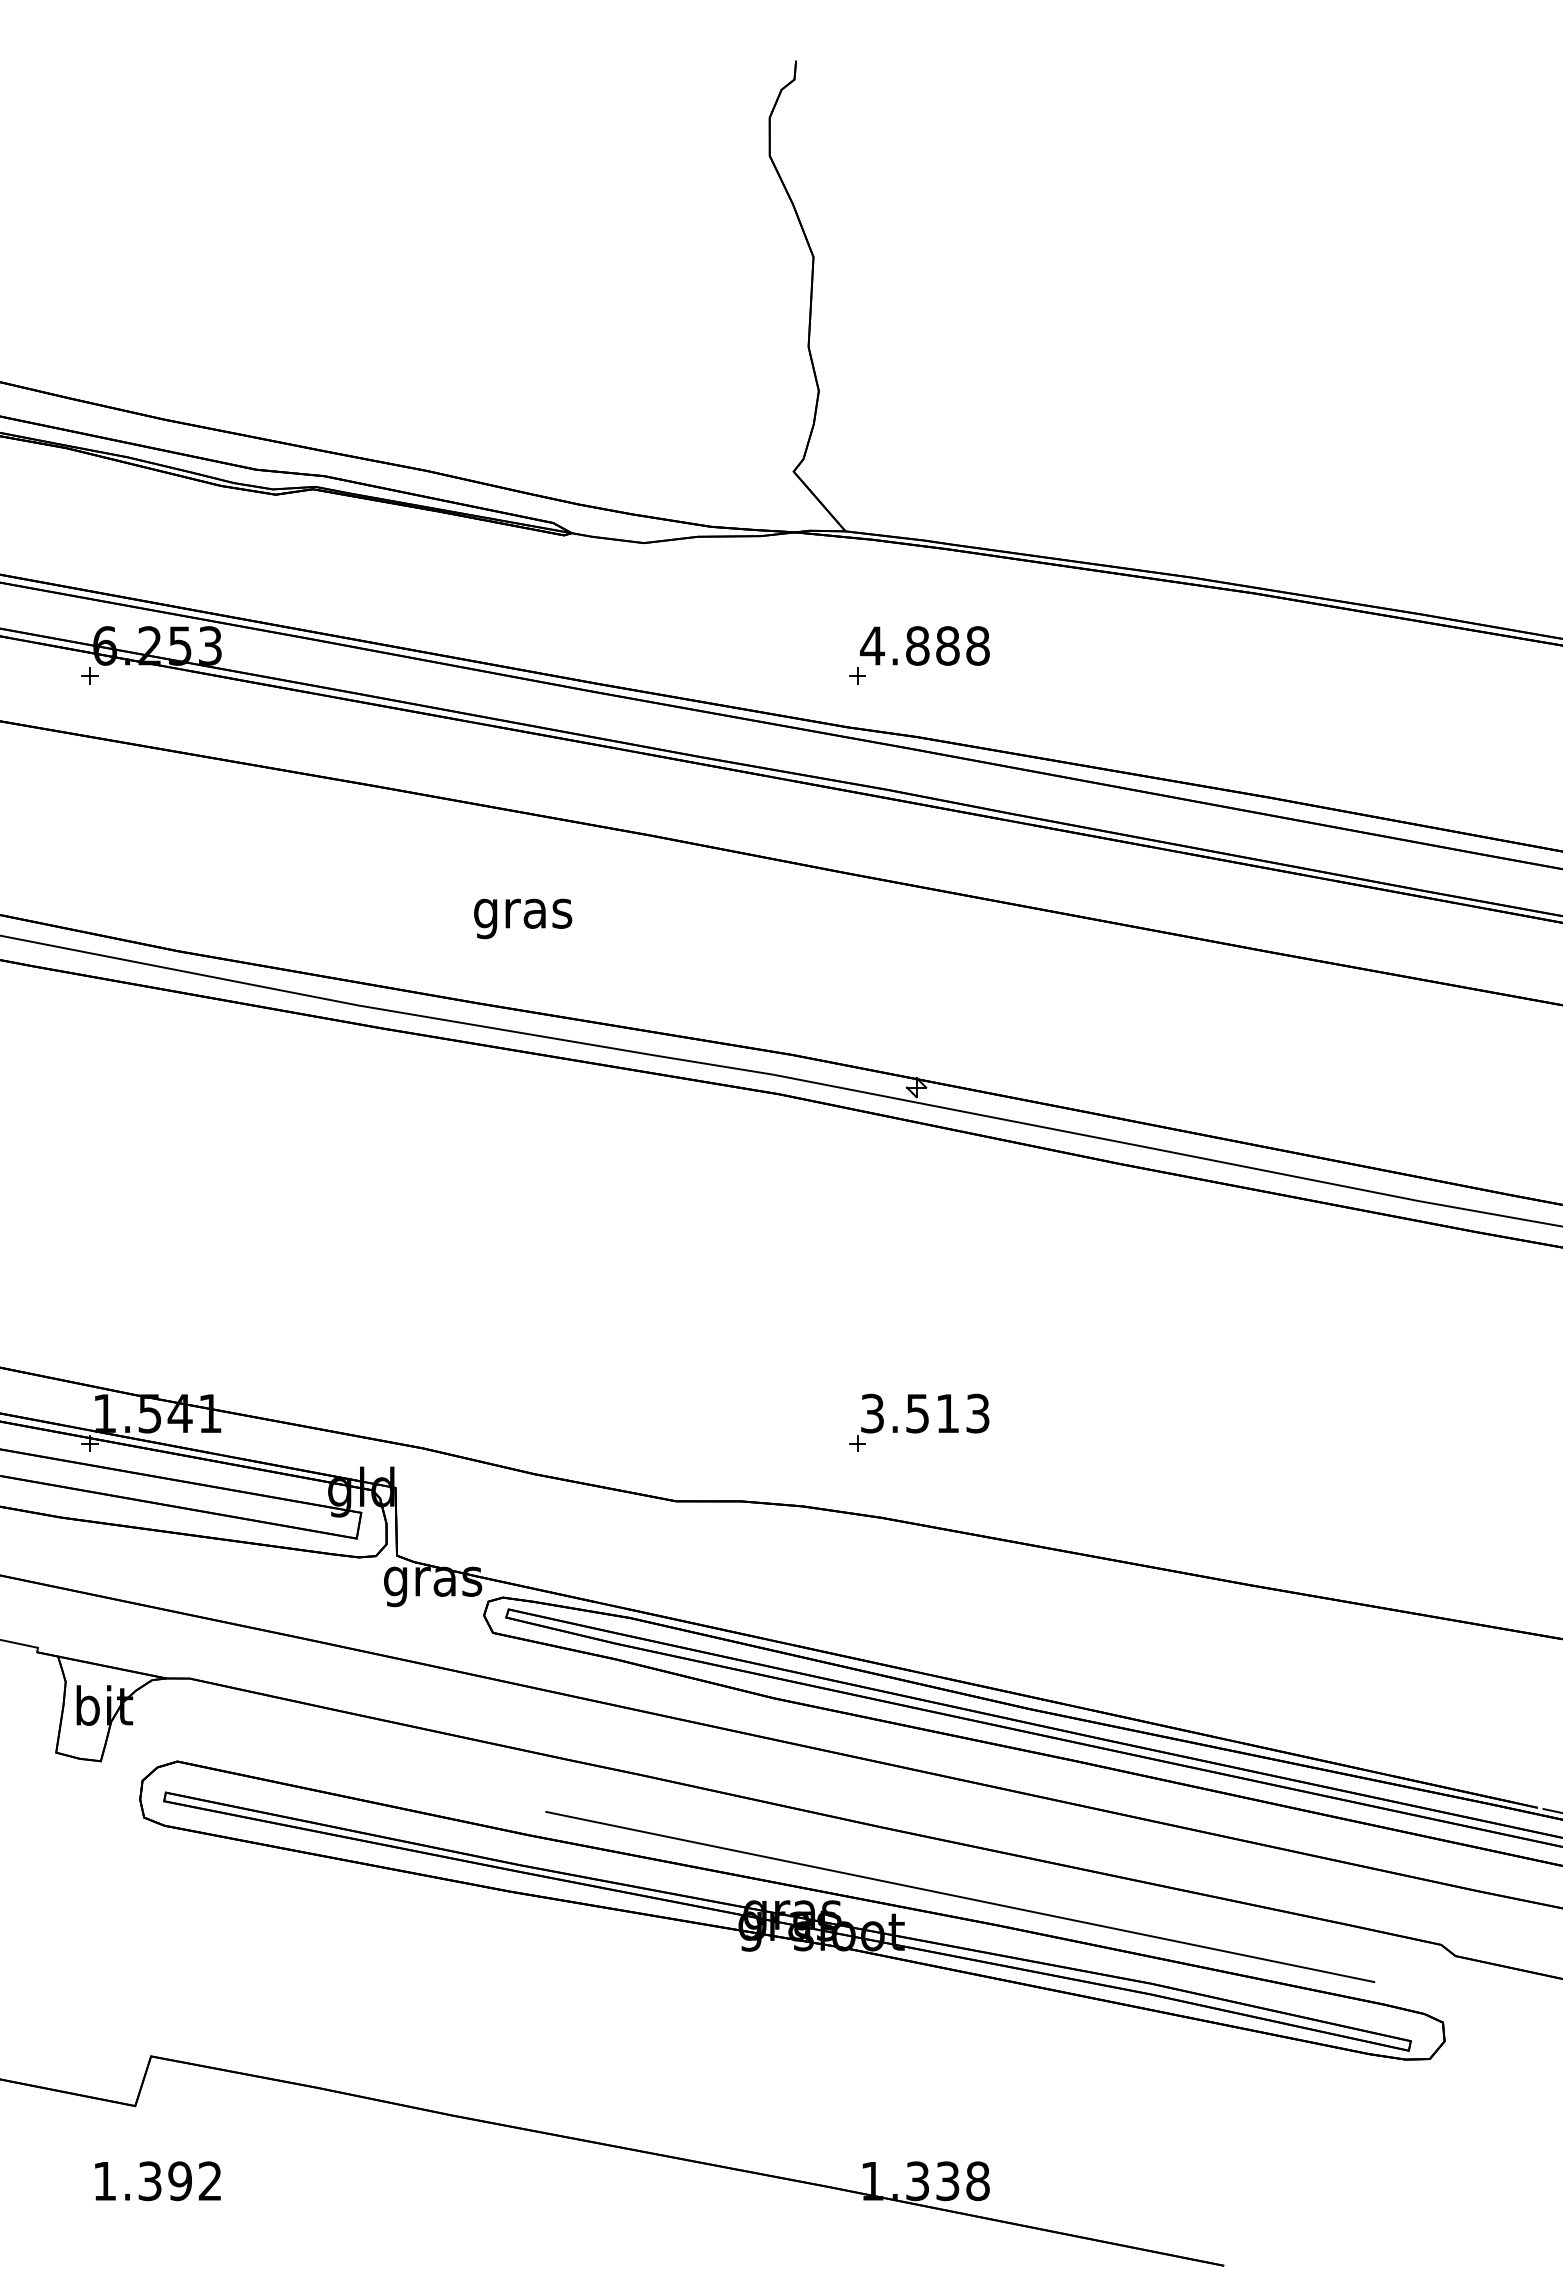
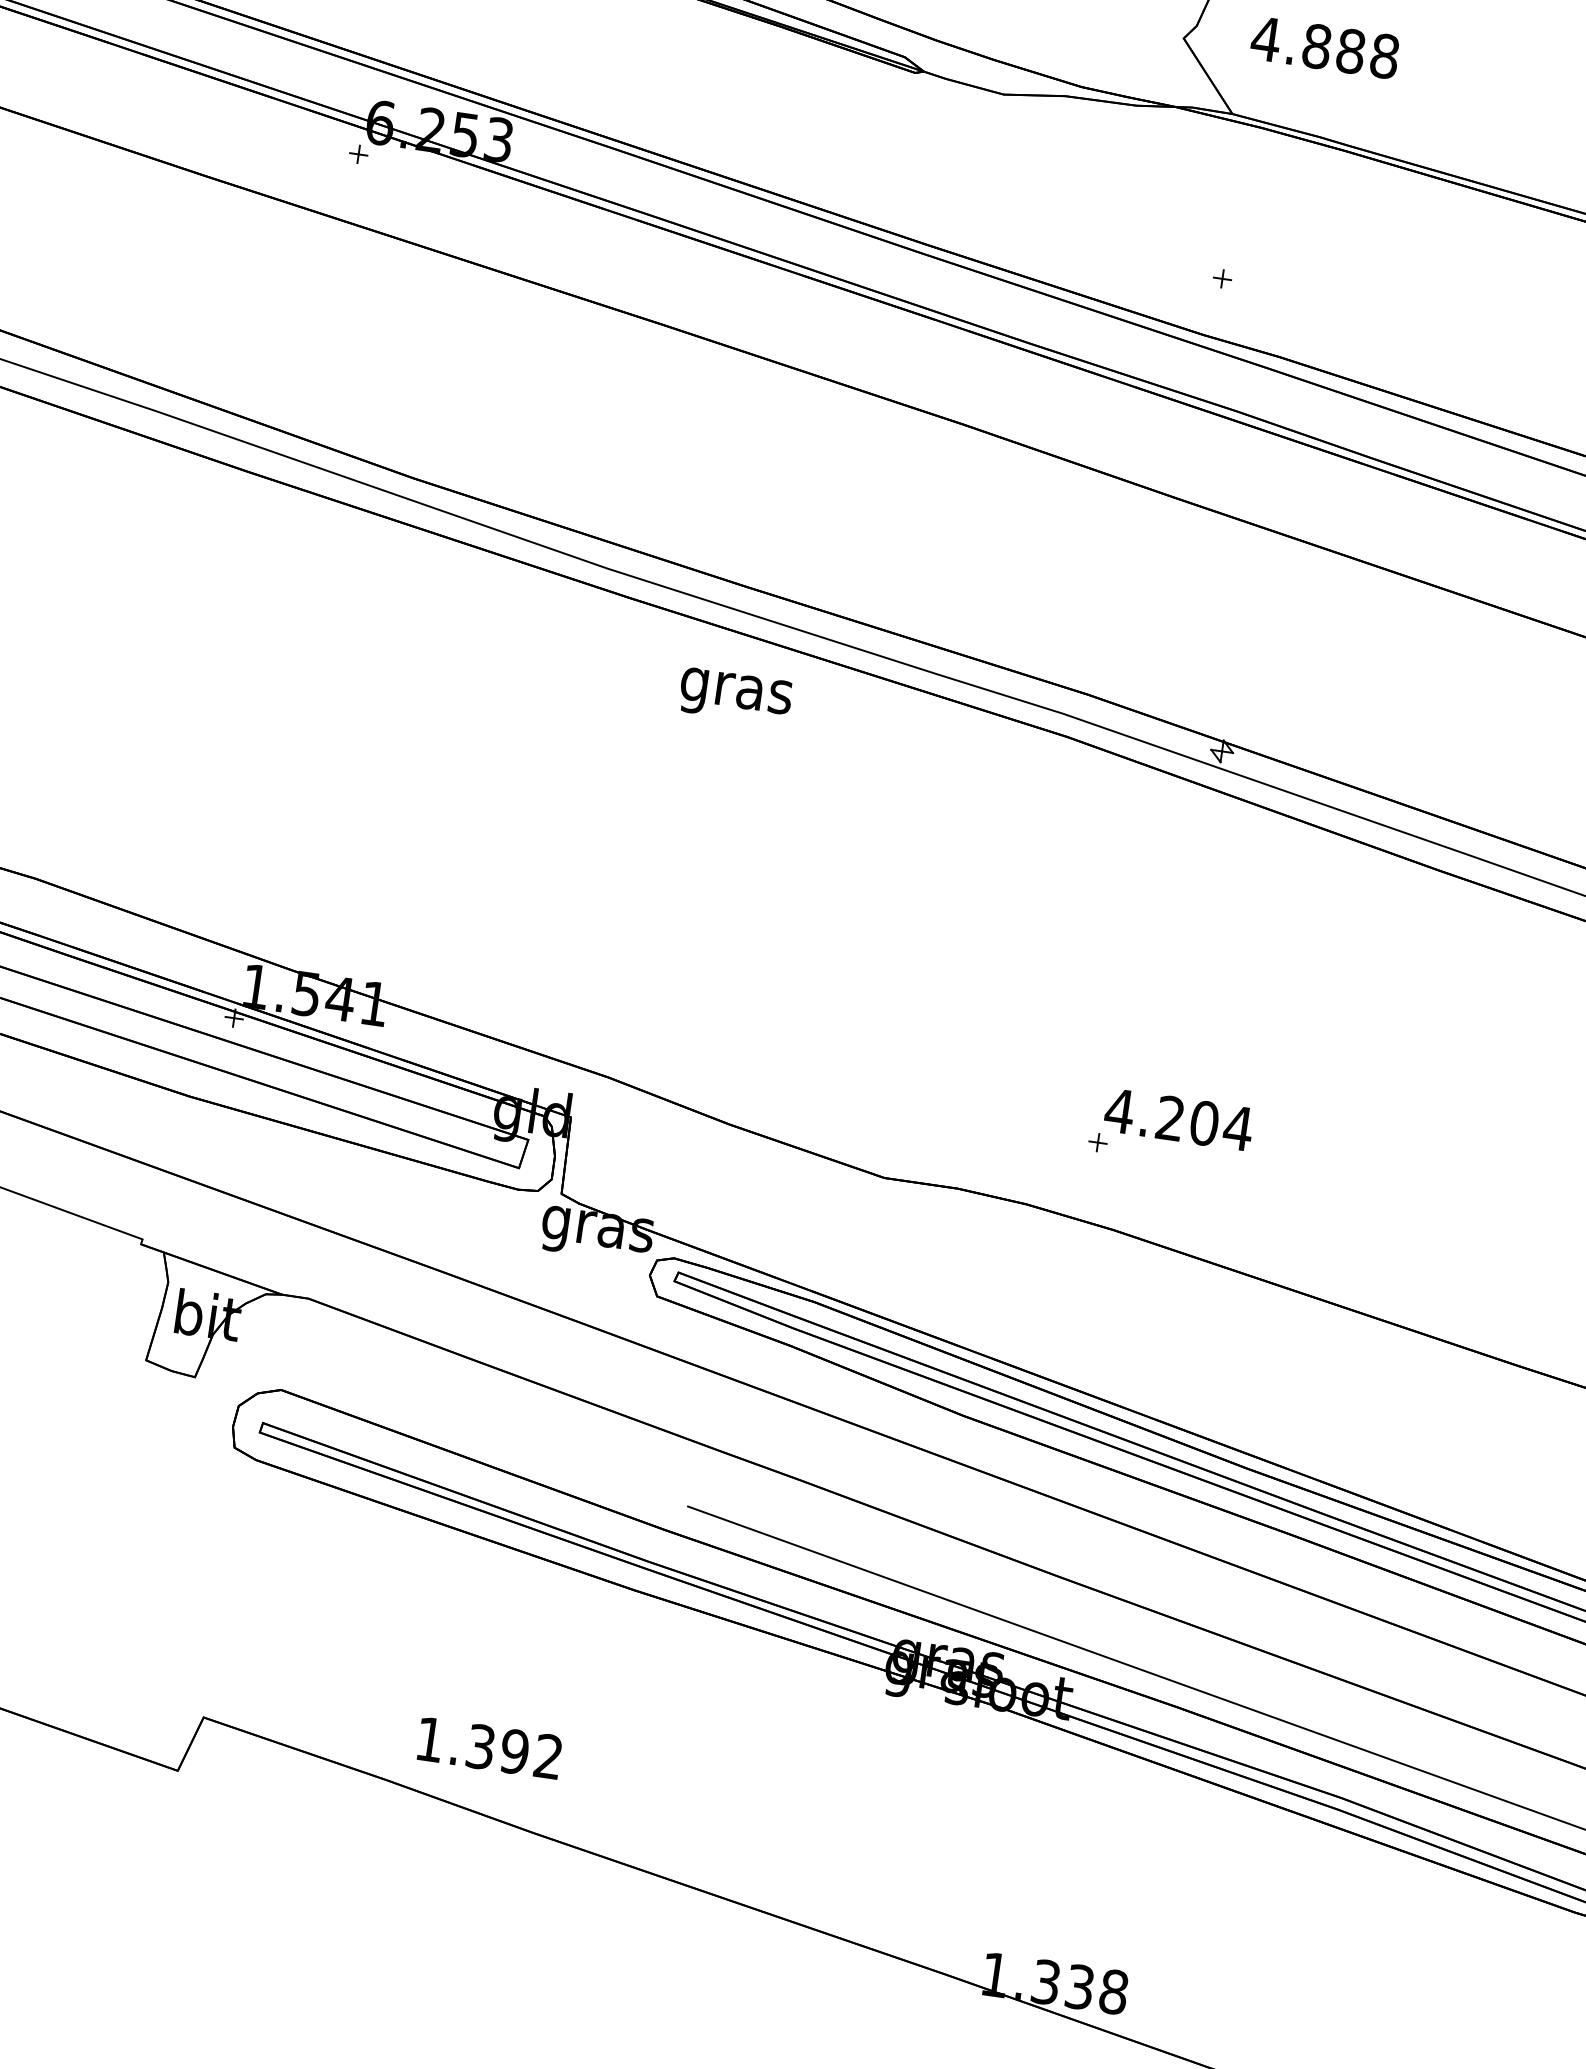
text: (924, 645) -> (1324, 47), moved
text: (523, 918) -> (736, 696), moved
text: (925, 1413) -> (1179, 1119), 3.513 -> 4.204
text: (157, 2181) -> (489, 1748), moved

